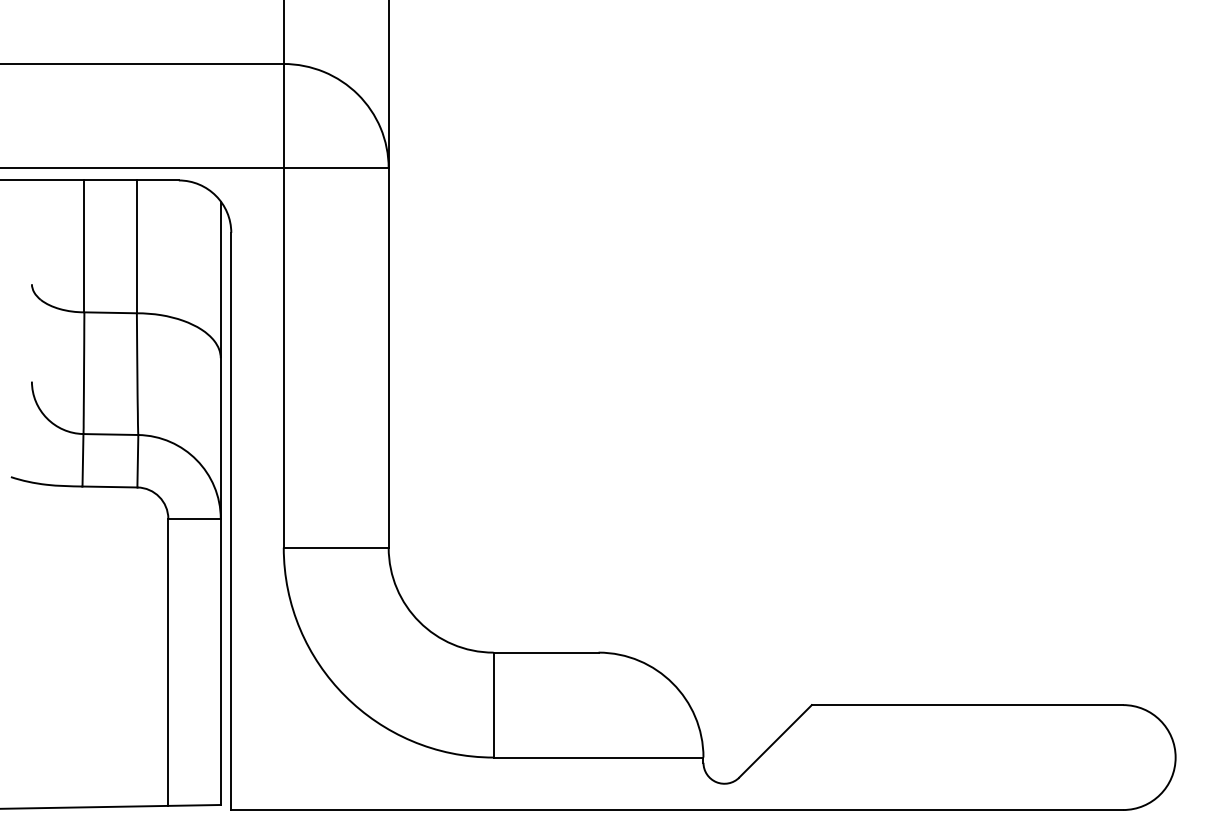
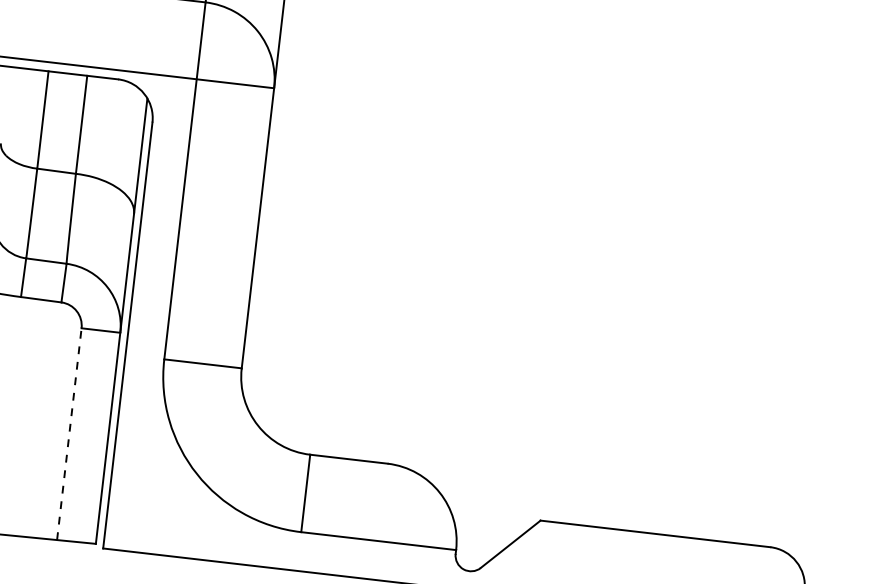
line: (168, 661) -> (69, 433), solid -> dashed

